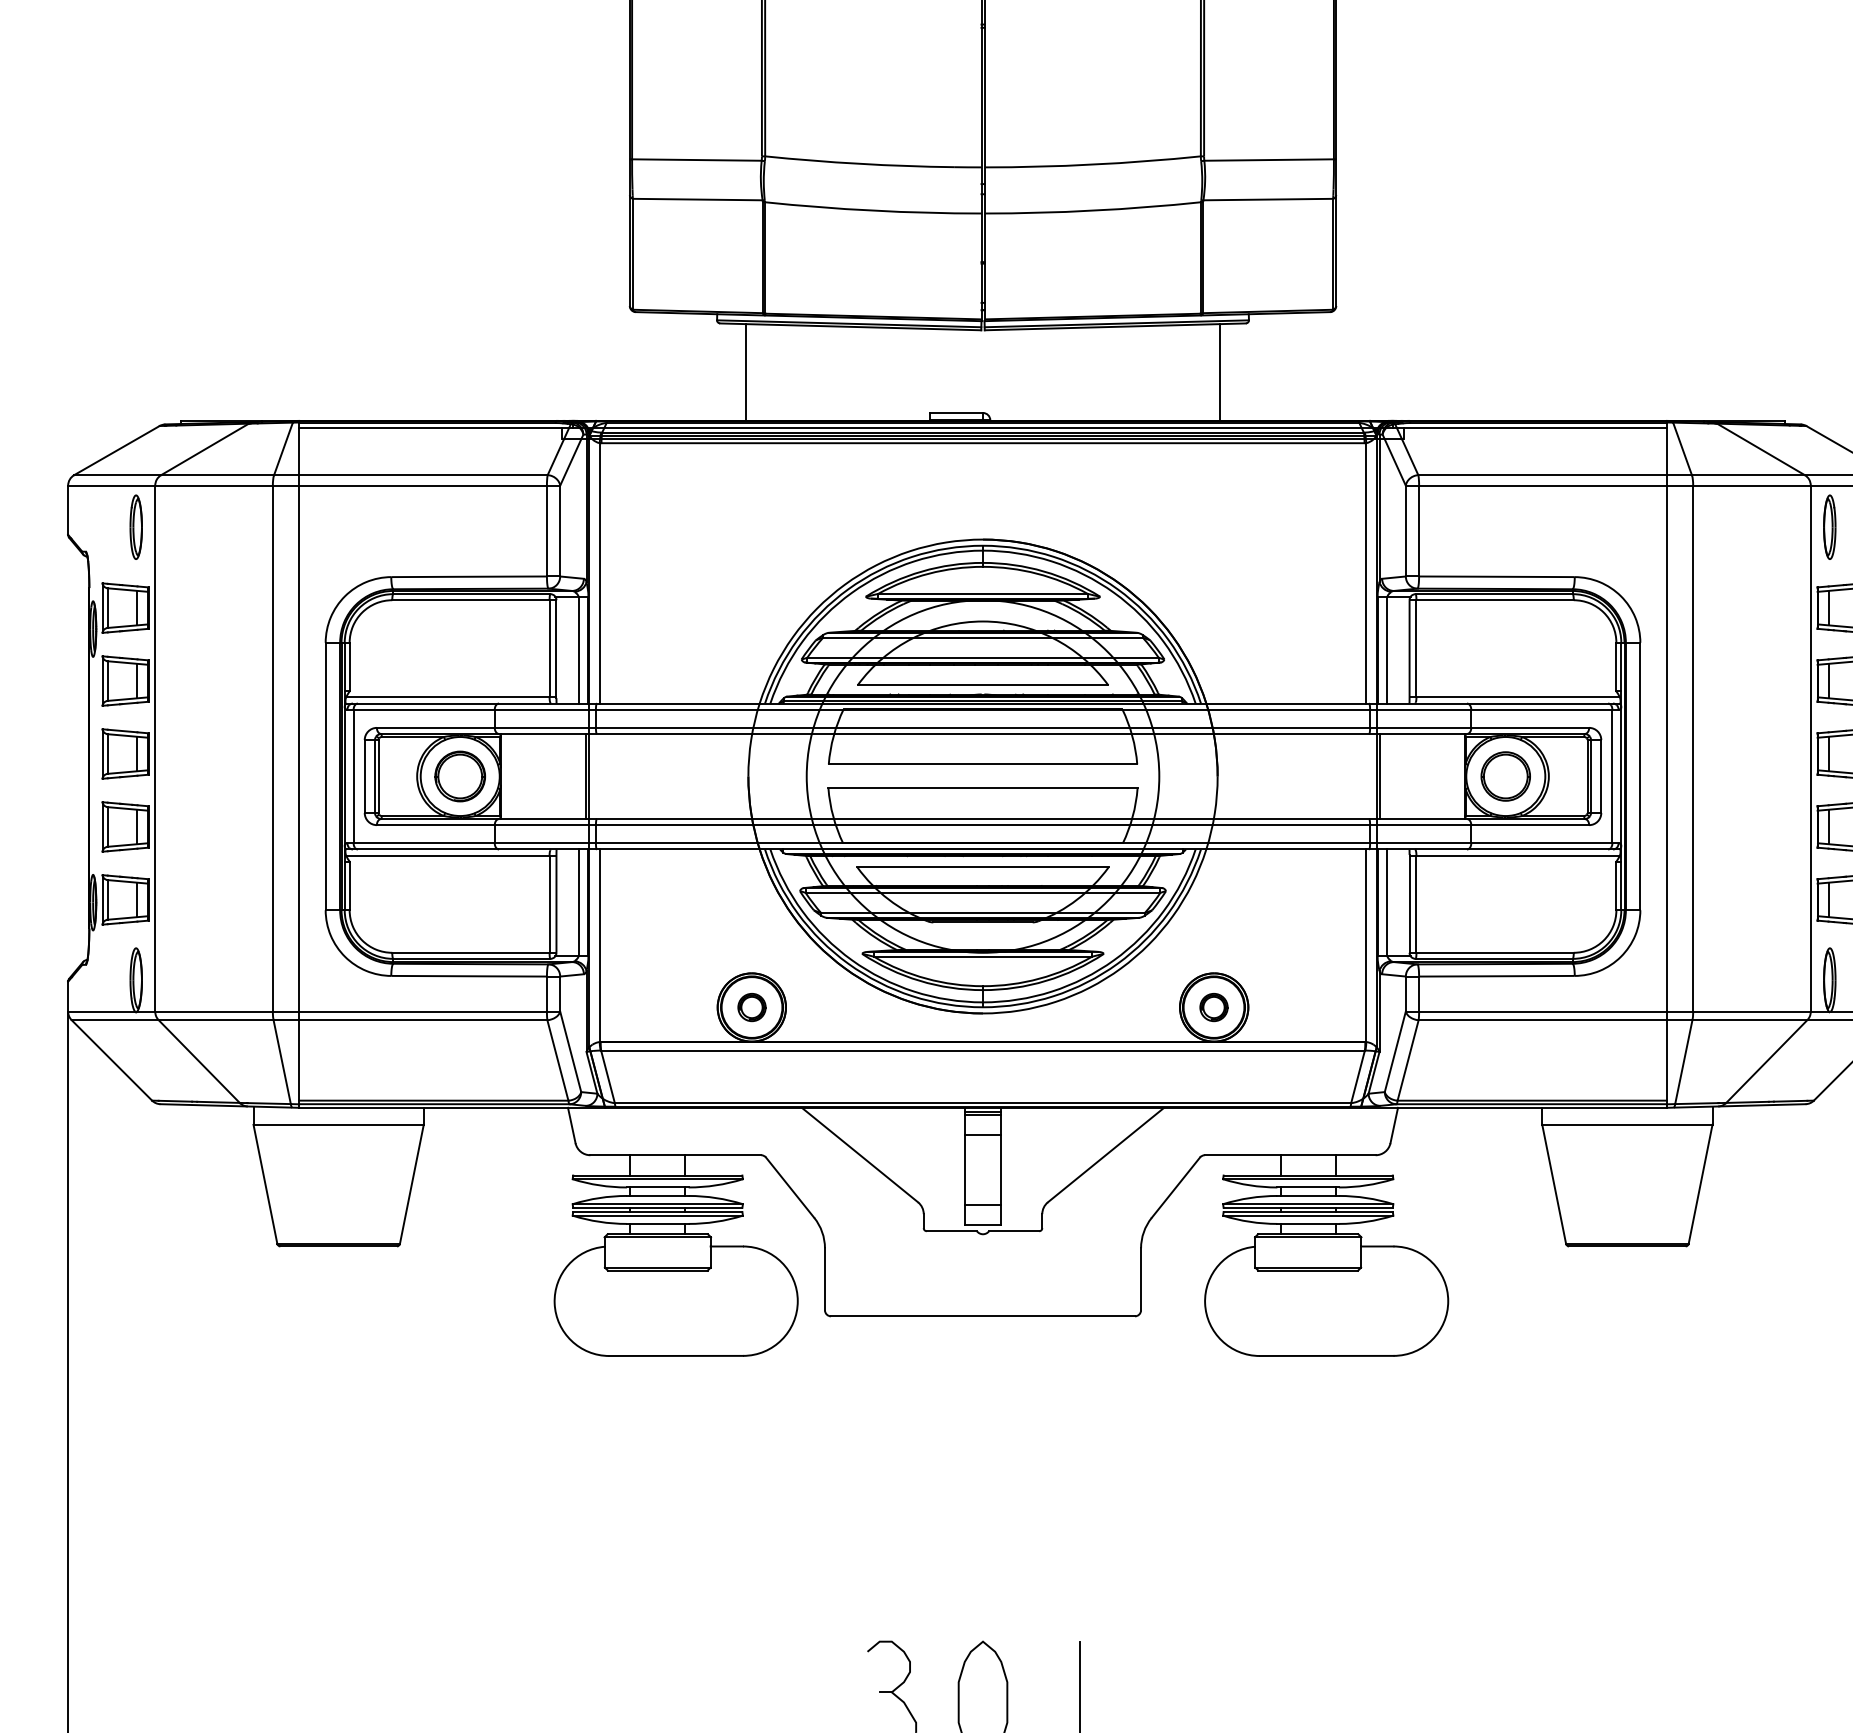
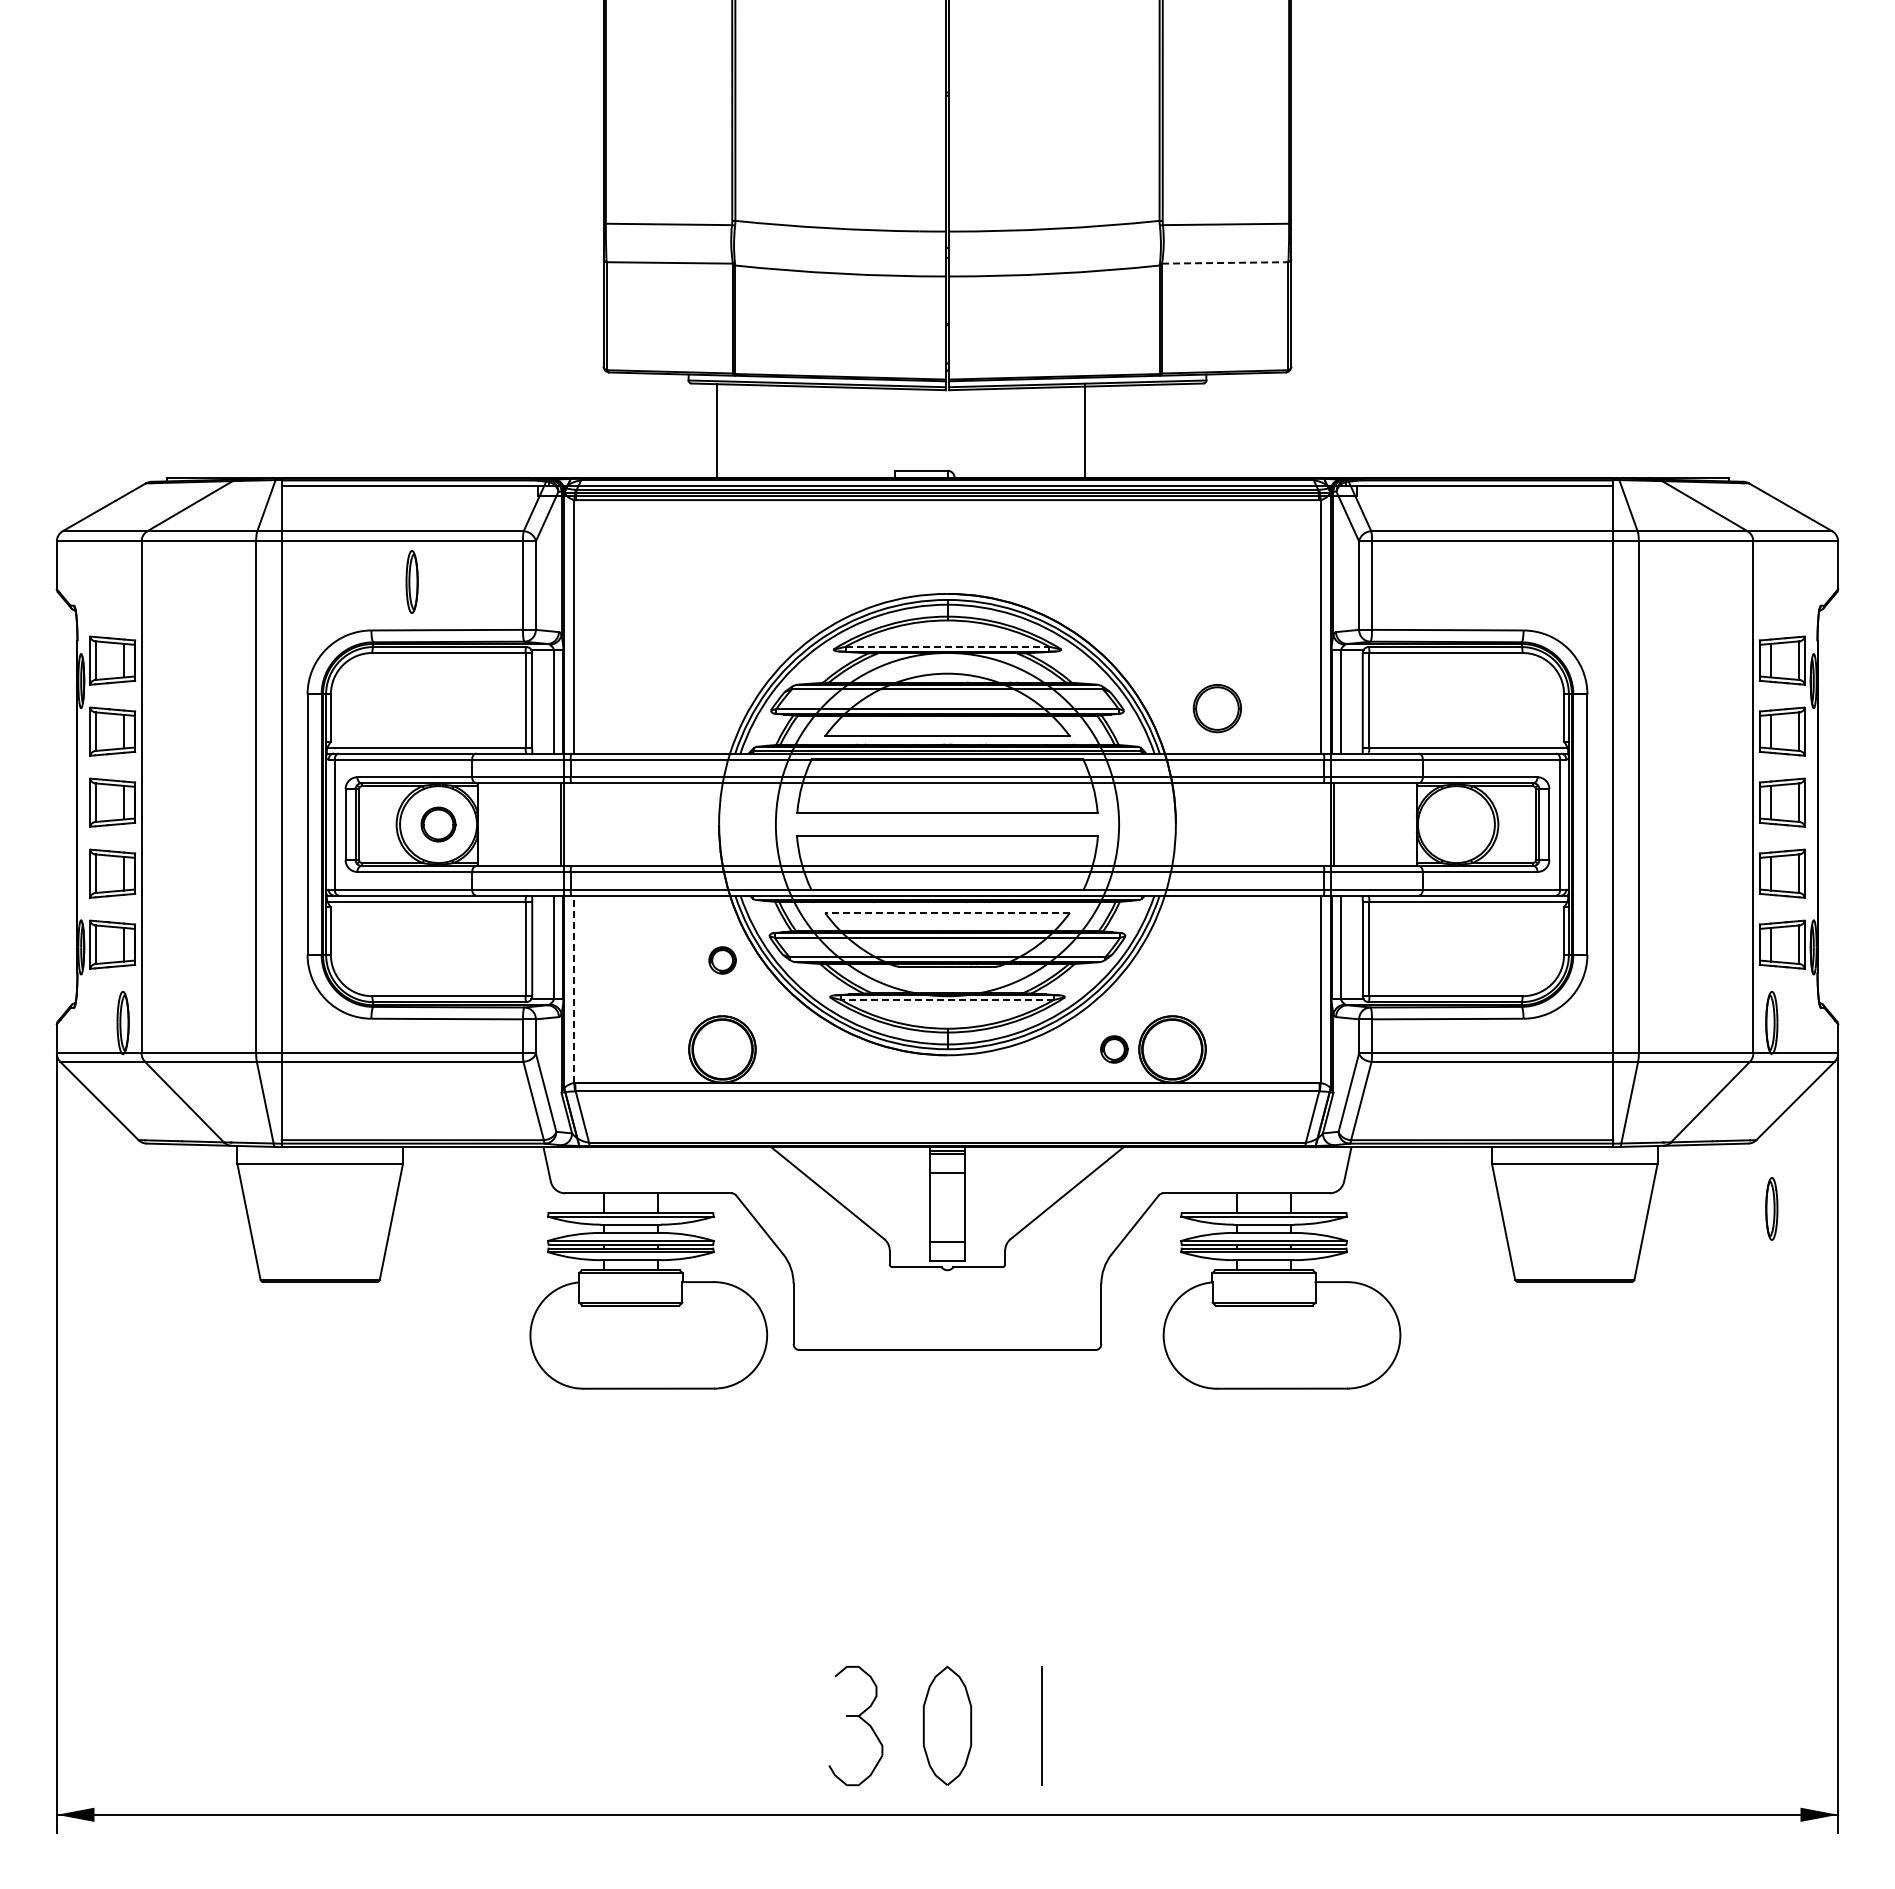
line: (1268, 199) -> (1225, 262), solid -> dashed
line: (1220, 372) -> (1085, 431), moved
part: (135, 526) -> (411, 581), moved
part: (1829, 526) -> (1771, 1208), moved
line: (983, 593) -> (947, 646), solid -> dashed
part: (460, 776) -> (438, 824), size x0.7
part: (1504, 776) -> (1216, 708), moved
line: (983, 867) -> (947, 913), solid -> dashed
line: (599, 945) -> (574, 989), solid -> dashed
line: (983, 957) -> (947, 1000), solid -> dashed
part: (751, 1007) -> (722, 960), moved
part: (1214, 1007) -> (1114, 1049), moved

